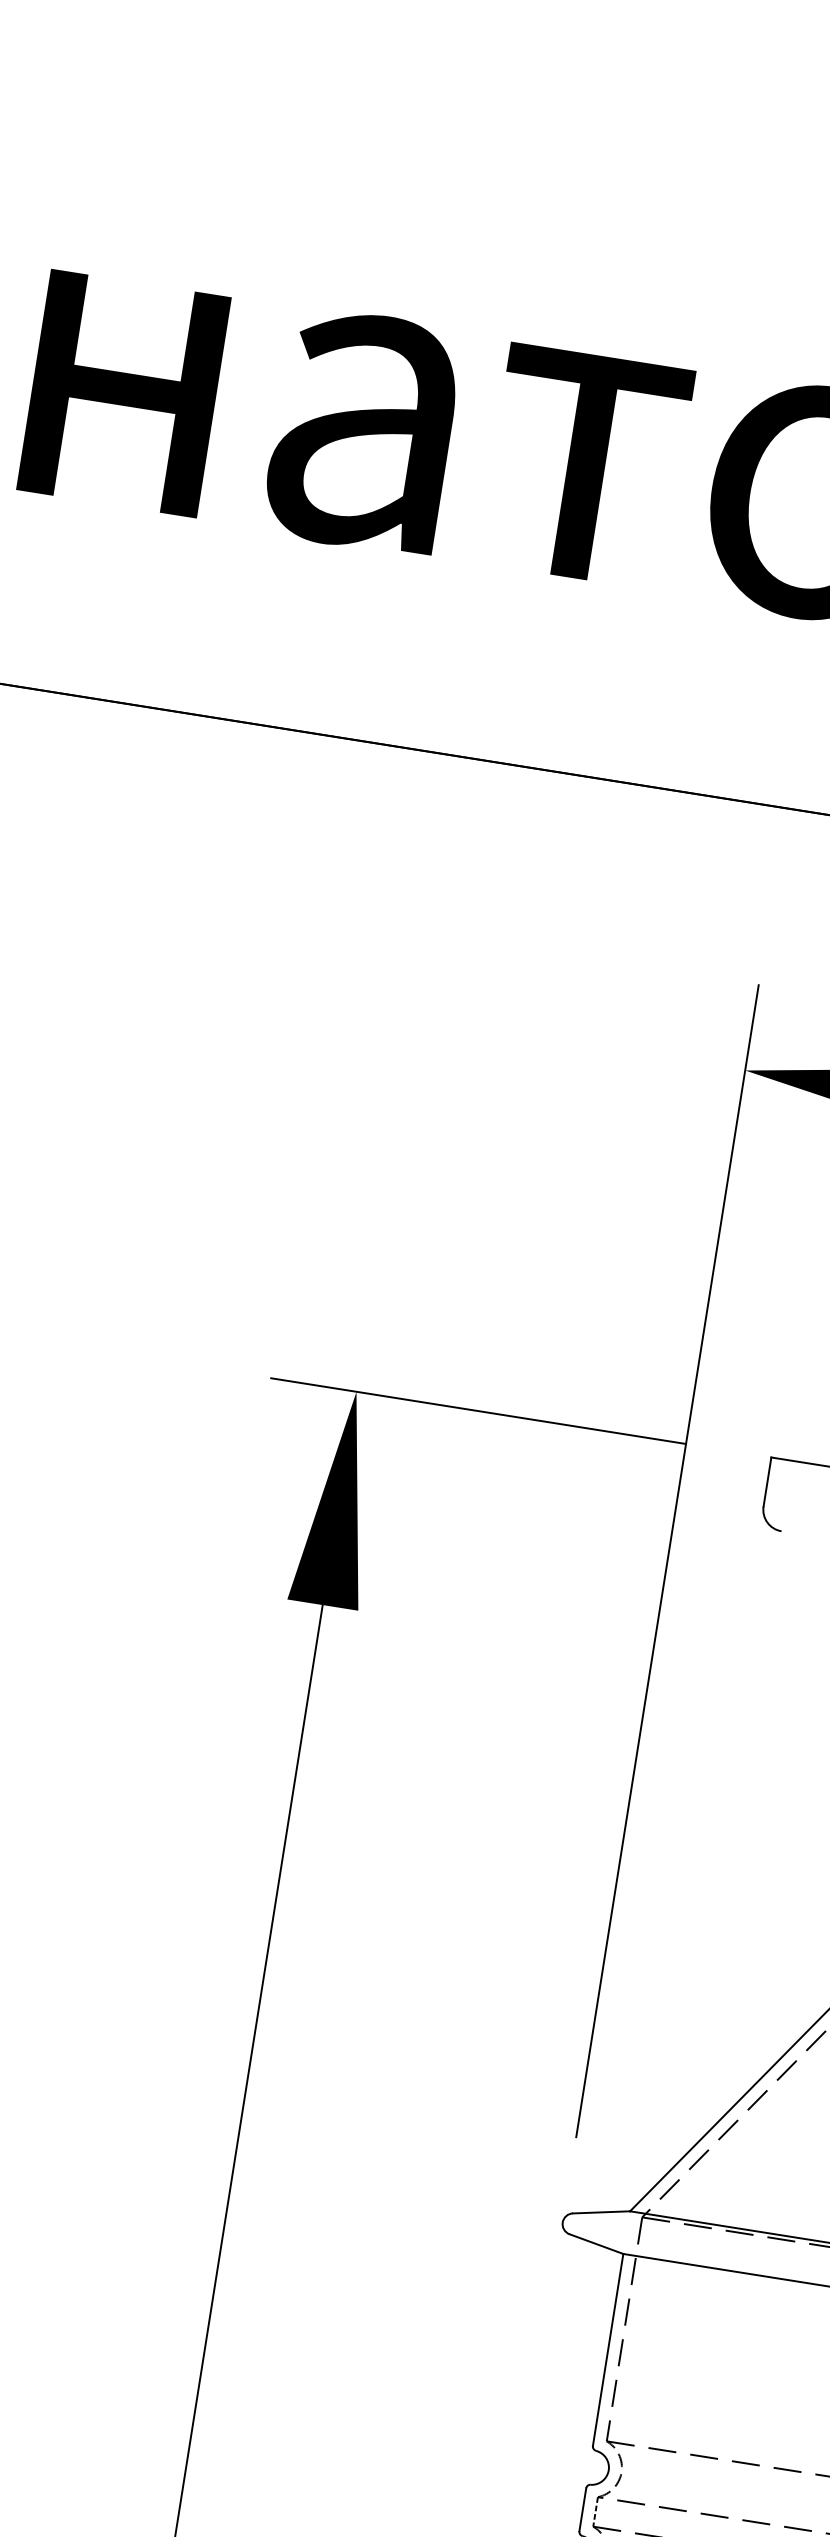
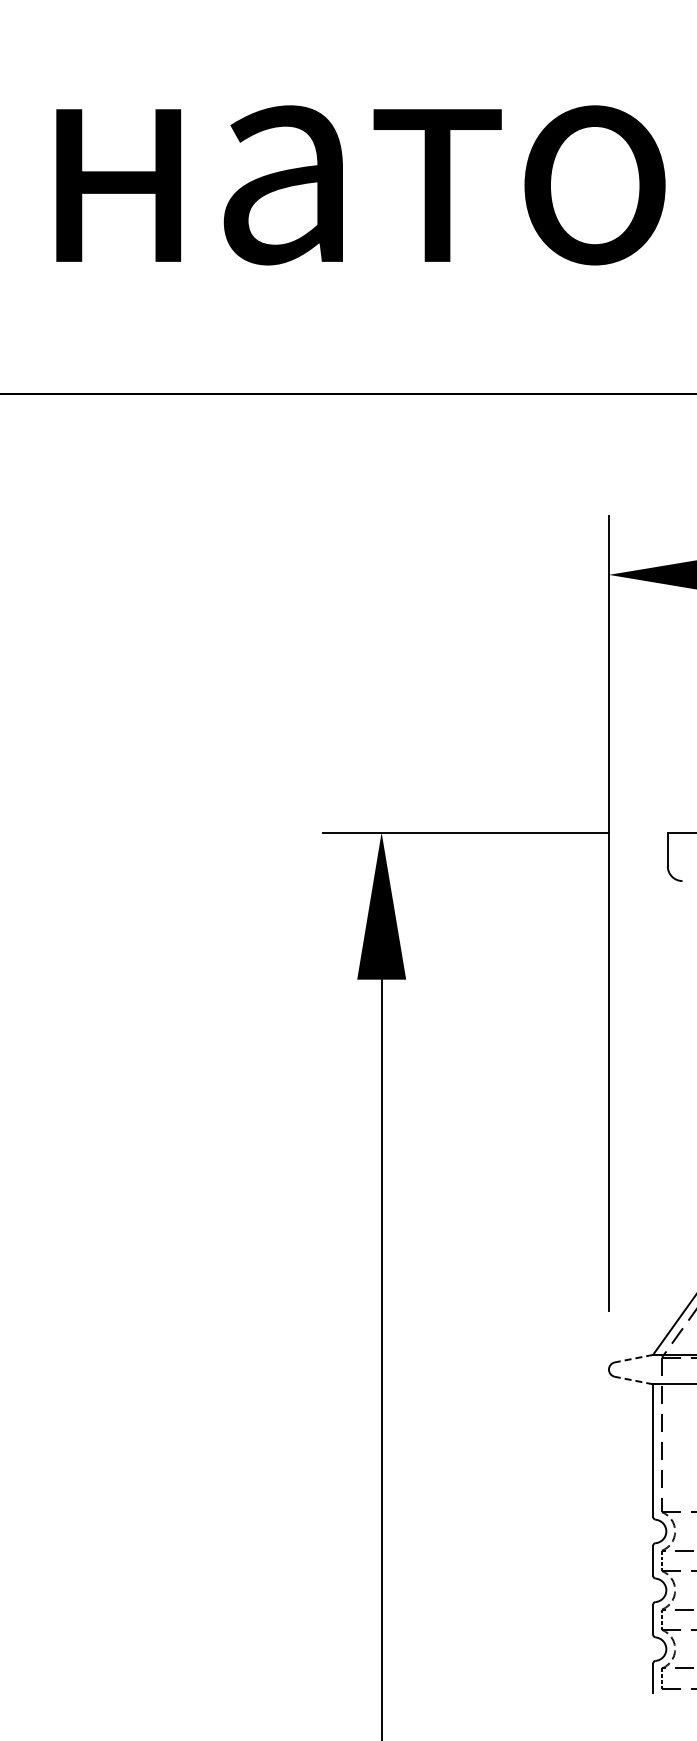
line: (600, 2212) -> (633, 1358), solid -> dashed
line: (595, 2243) -> (633, 1380), solid -> dashed

